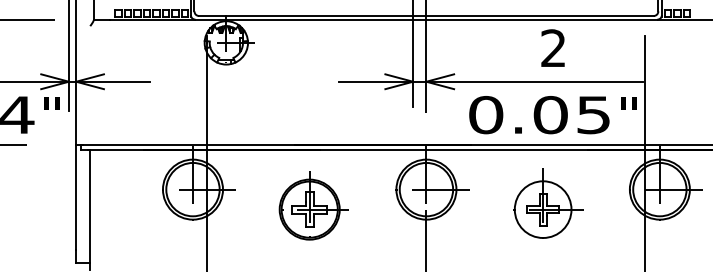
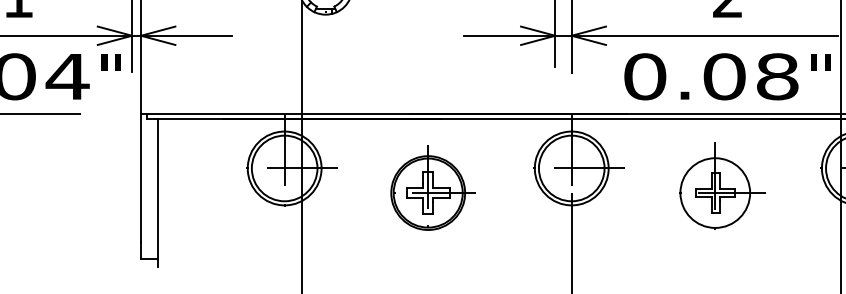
text: (593, 115) -> (777, 77), 0.05 -> 0.08

